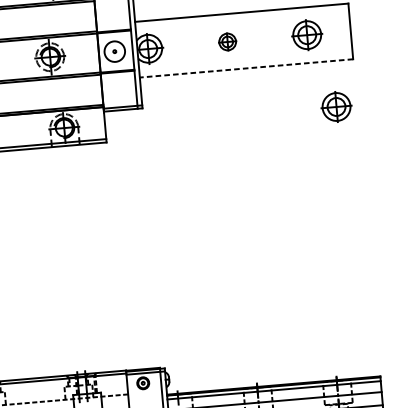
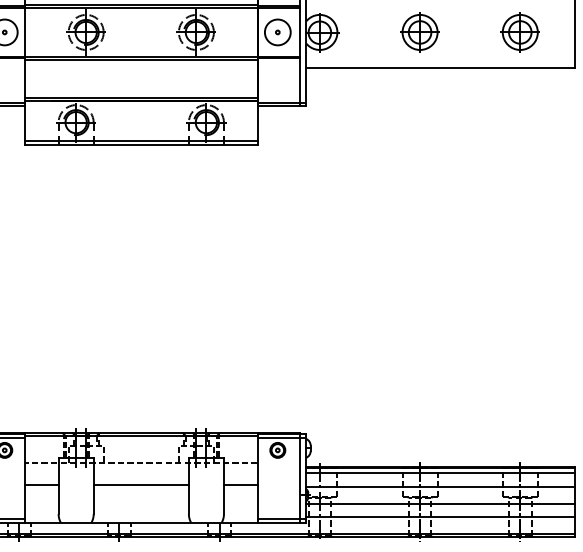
part: (227, 42) -> (419, 32), size x1.67
line: (246, 68) -> (440, 67), dashed -> solid
part: (335, 107) -> (548, 125), removed

